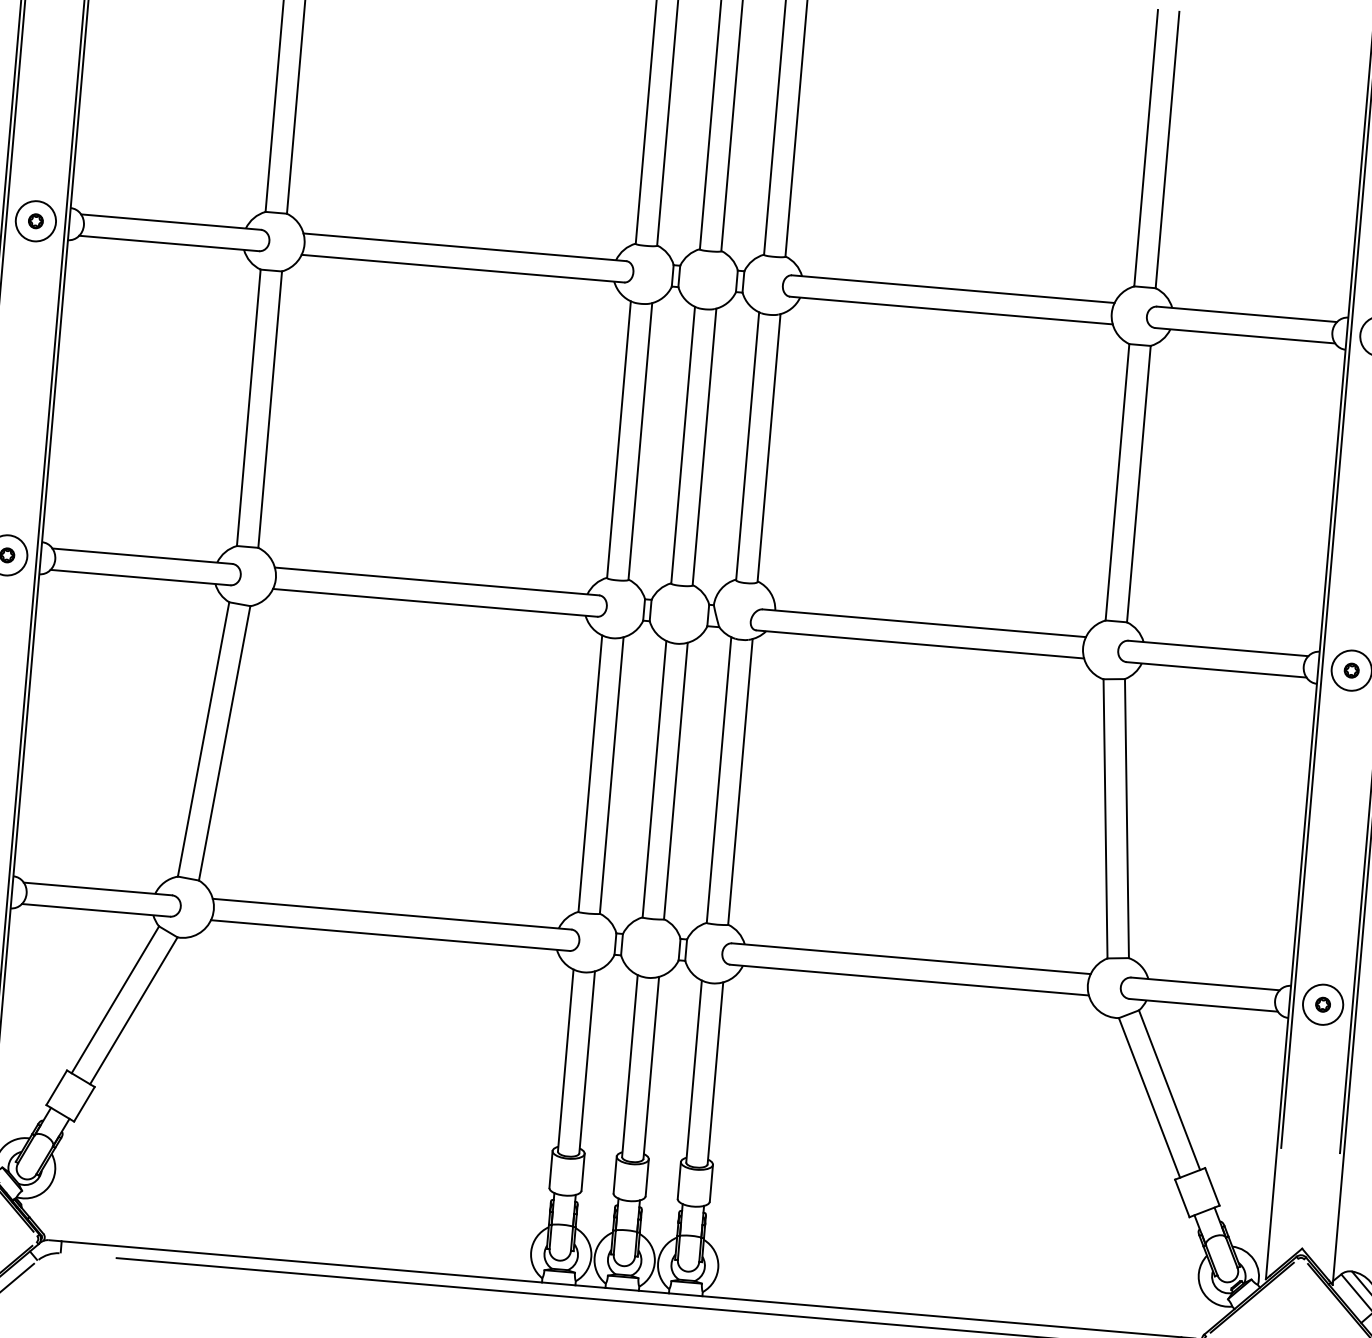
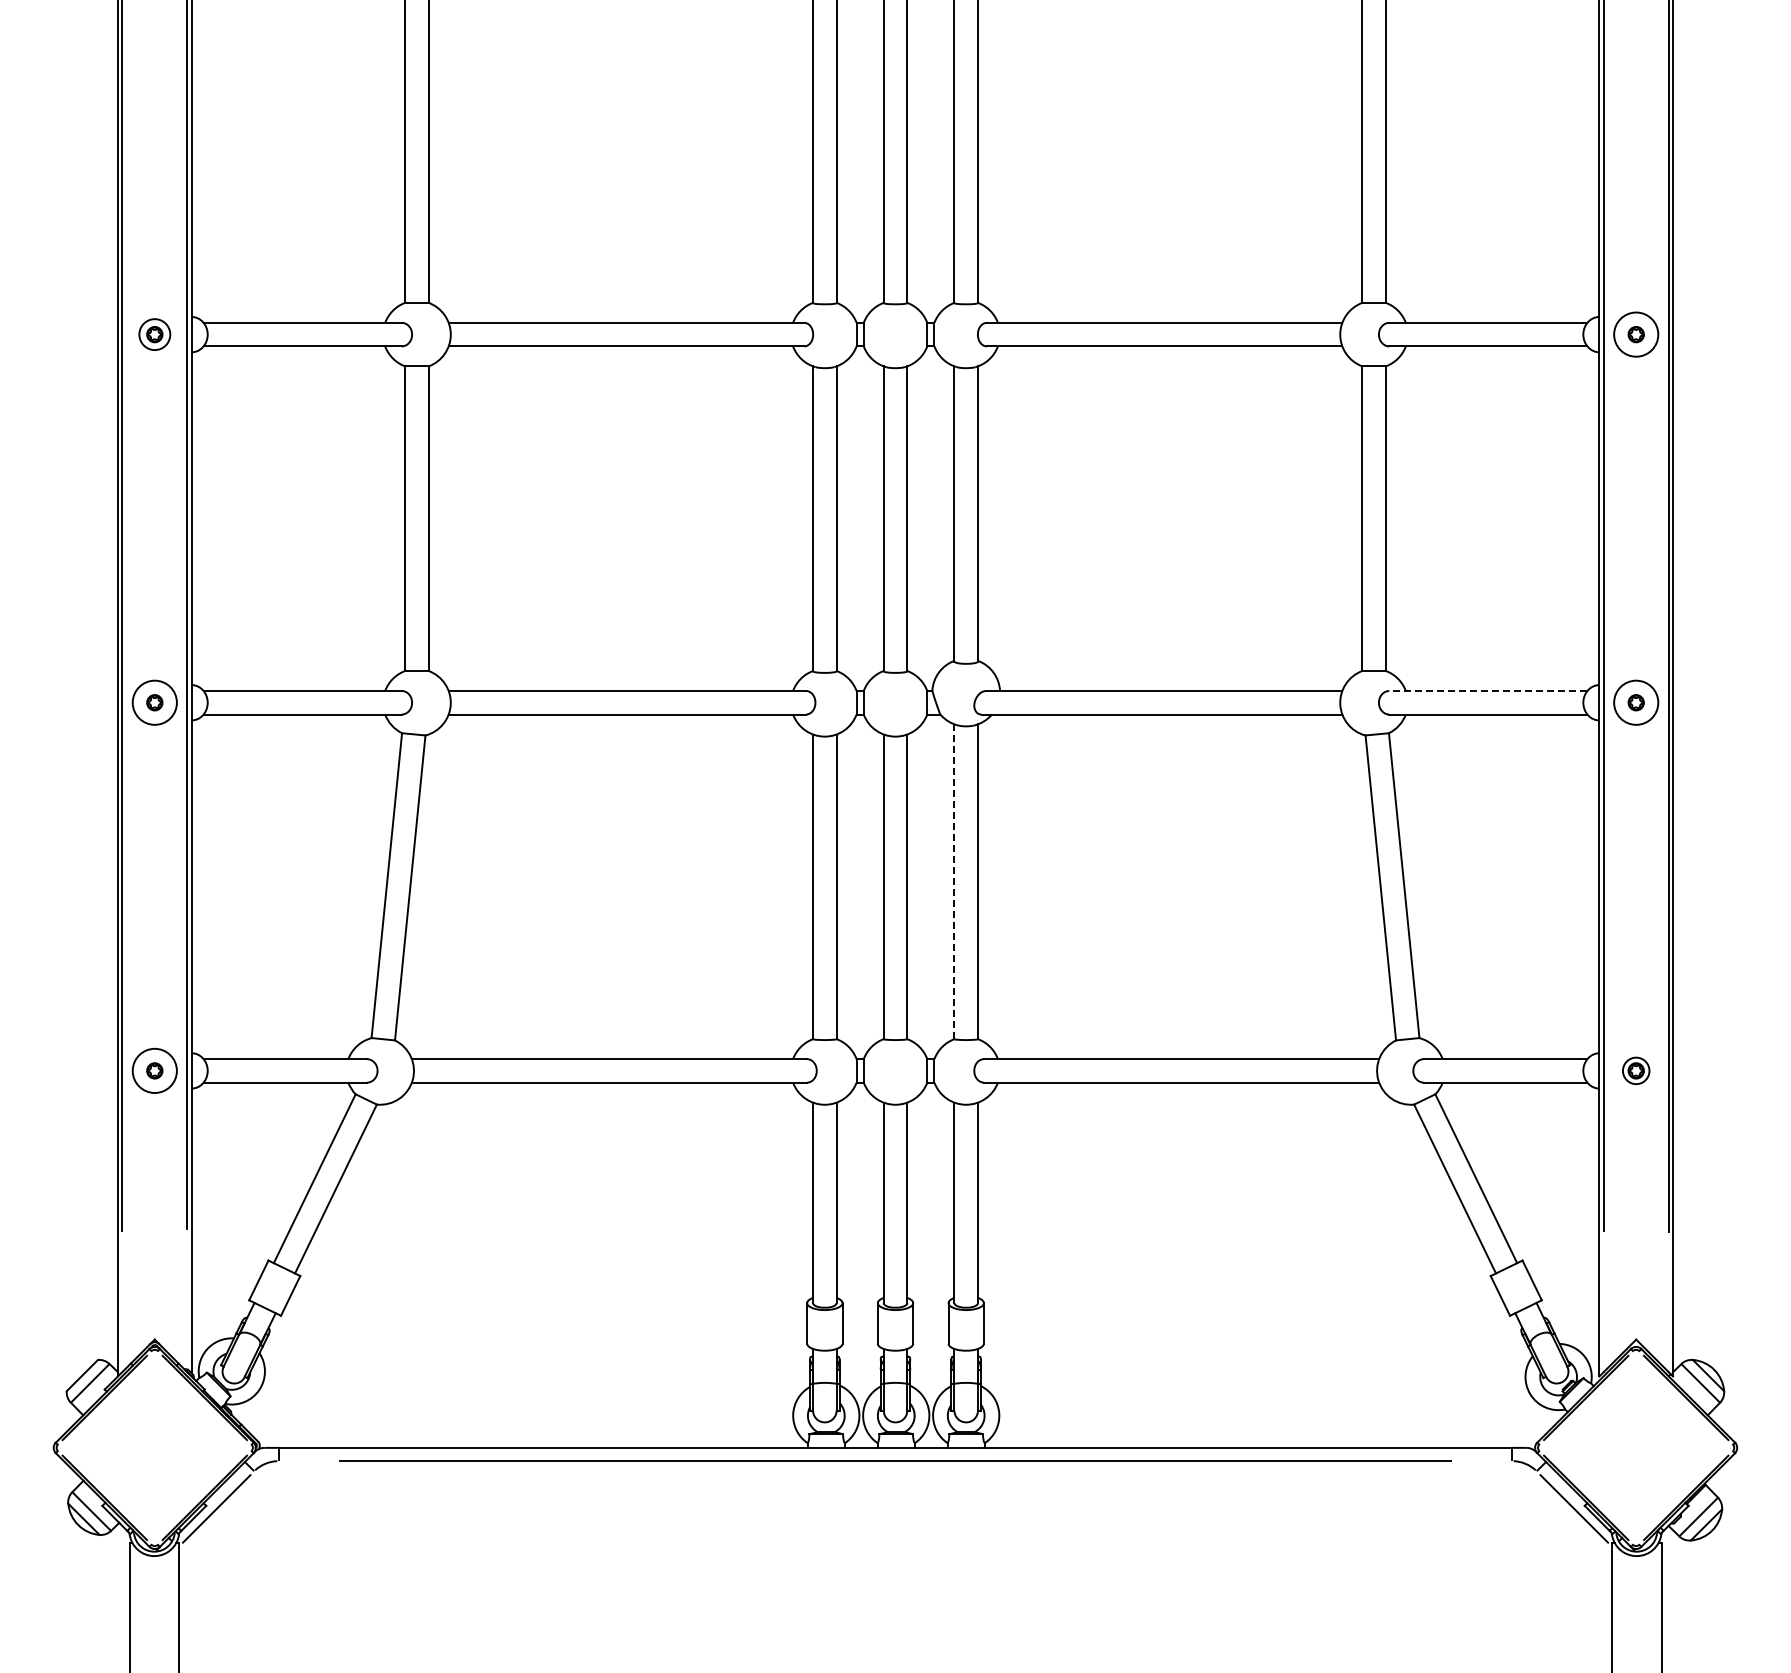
circle: (35, 221) -> (154, 334), size x0.7
line: (1217, 647) -> (1487, 690), solid -> dashed
line: (719, 779) -> (954, 881), solid -> dashed
circle: (1323, 1004) -> (1636, 1070), size x0.6

